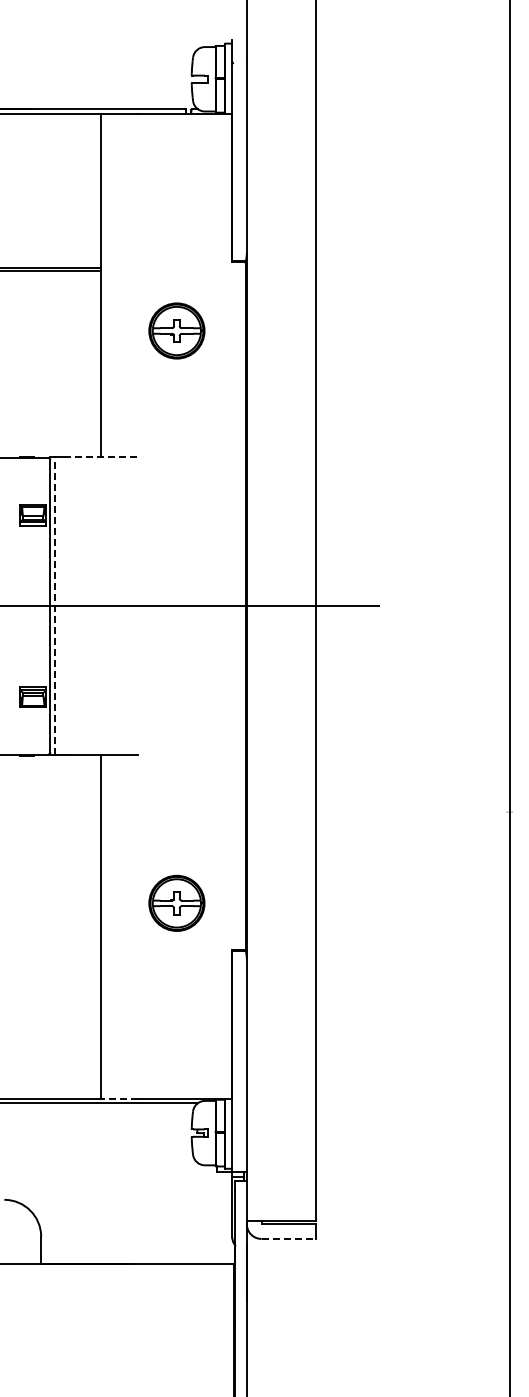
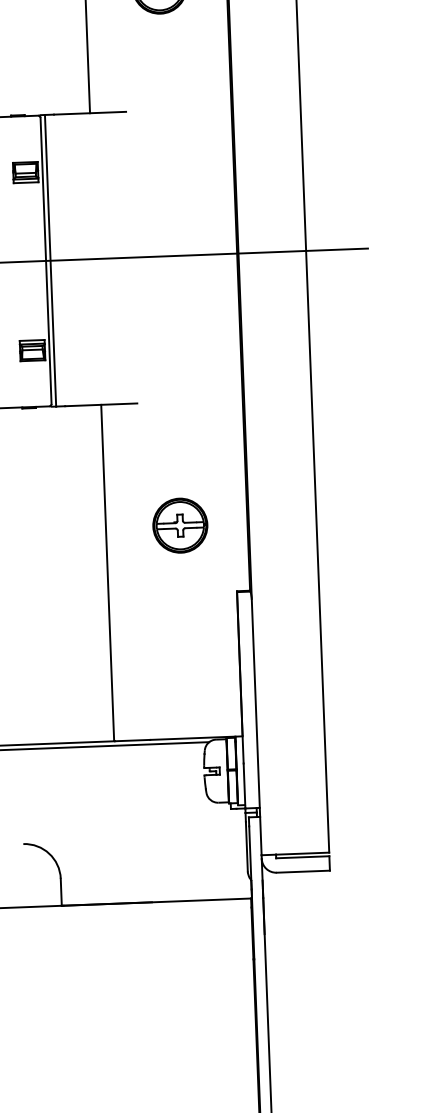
line: (101, 457) -> (90, 113), dashed -> solid
line: (54, 606) -> (50, 261), dashed -> solid
part: (176, 902) -> (179, 524), moved
line: (119, 1098) -> (132, 740), dashed -> solid
line: (289, 1238) -> (304, 871), dashed -> solid

